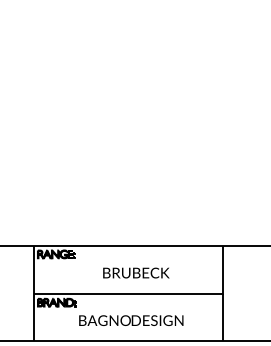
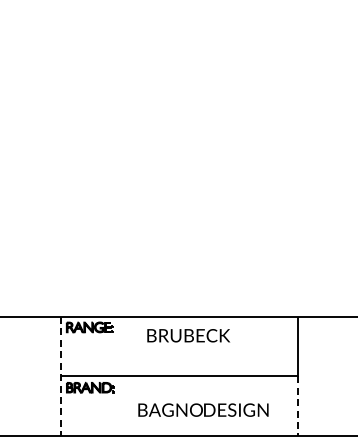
text: (136, 272) -> (188, 335), moved
line: (33, 293) -> (61, 376), solid -> dashed
line: (223, 316) -> (298, 405), solid -> dashed
text: (131, 320) -> (203, 409), moved

